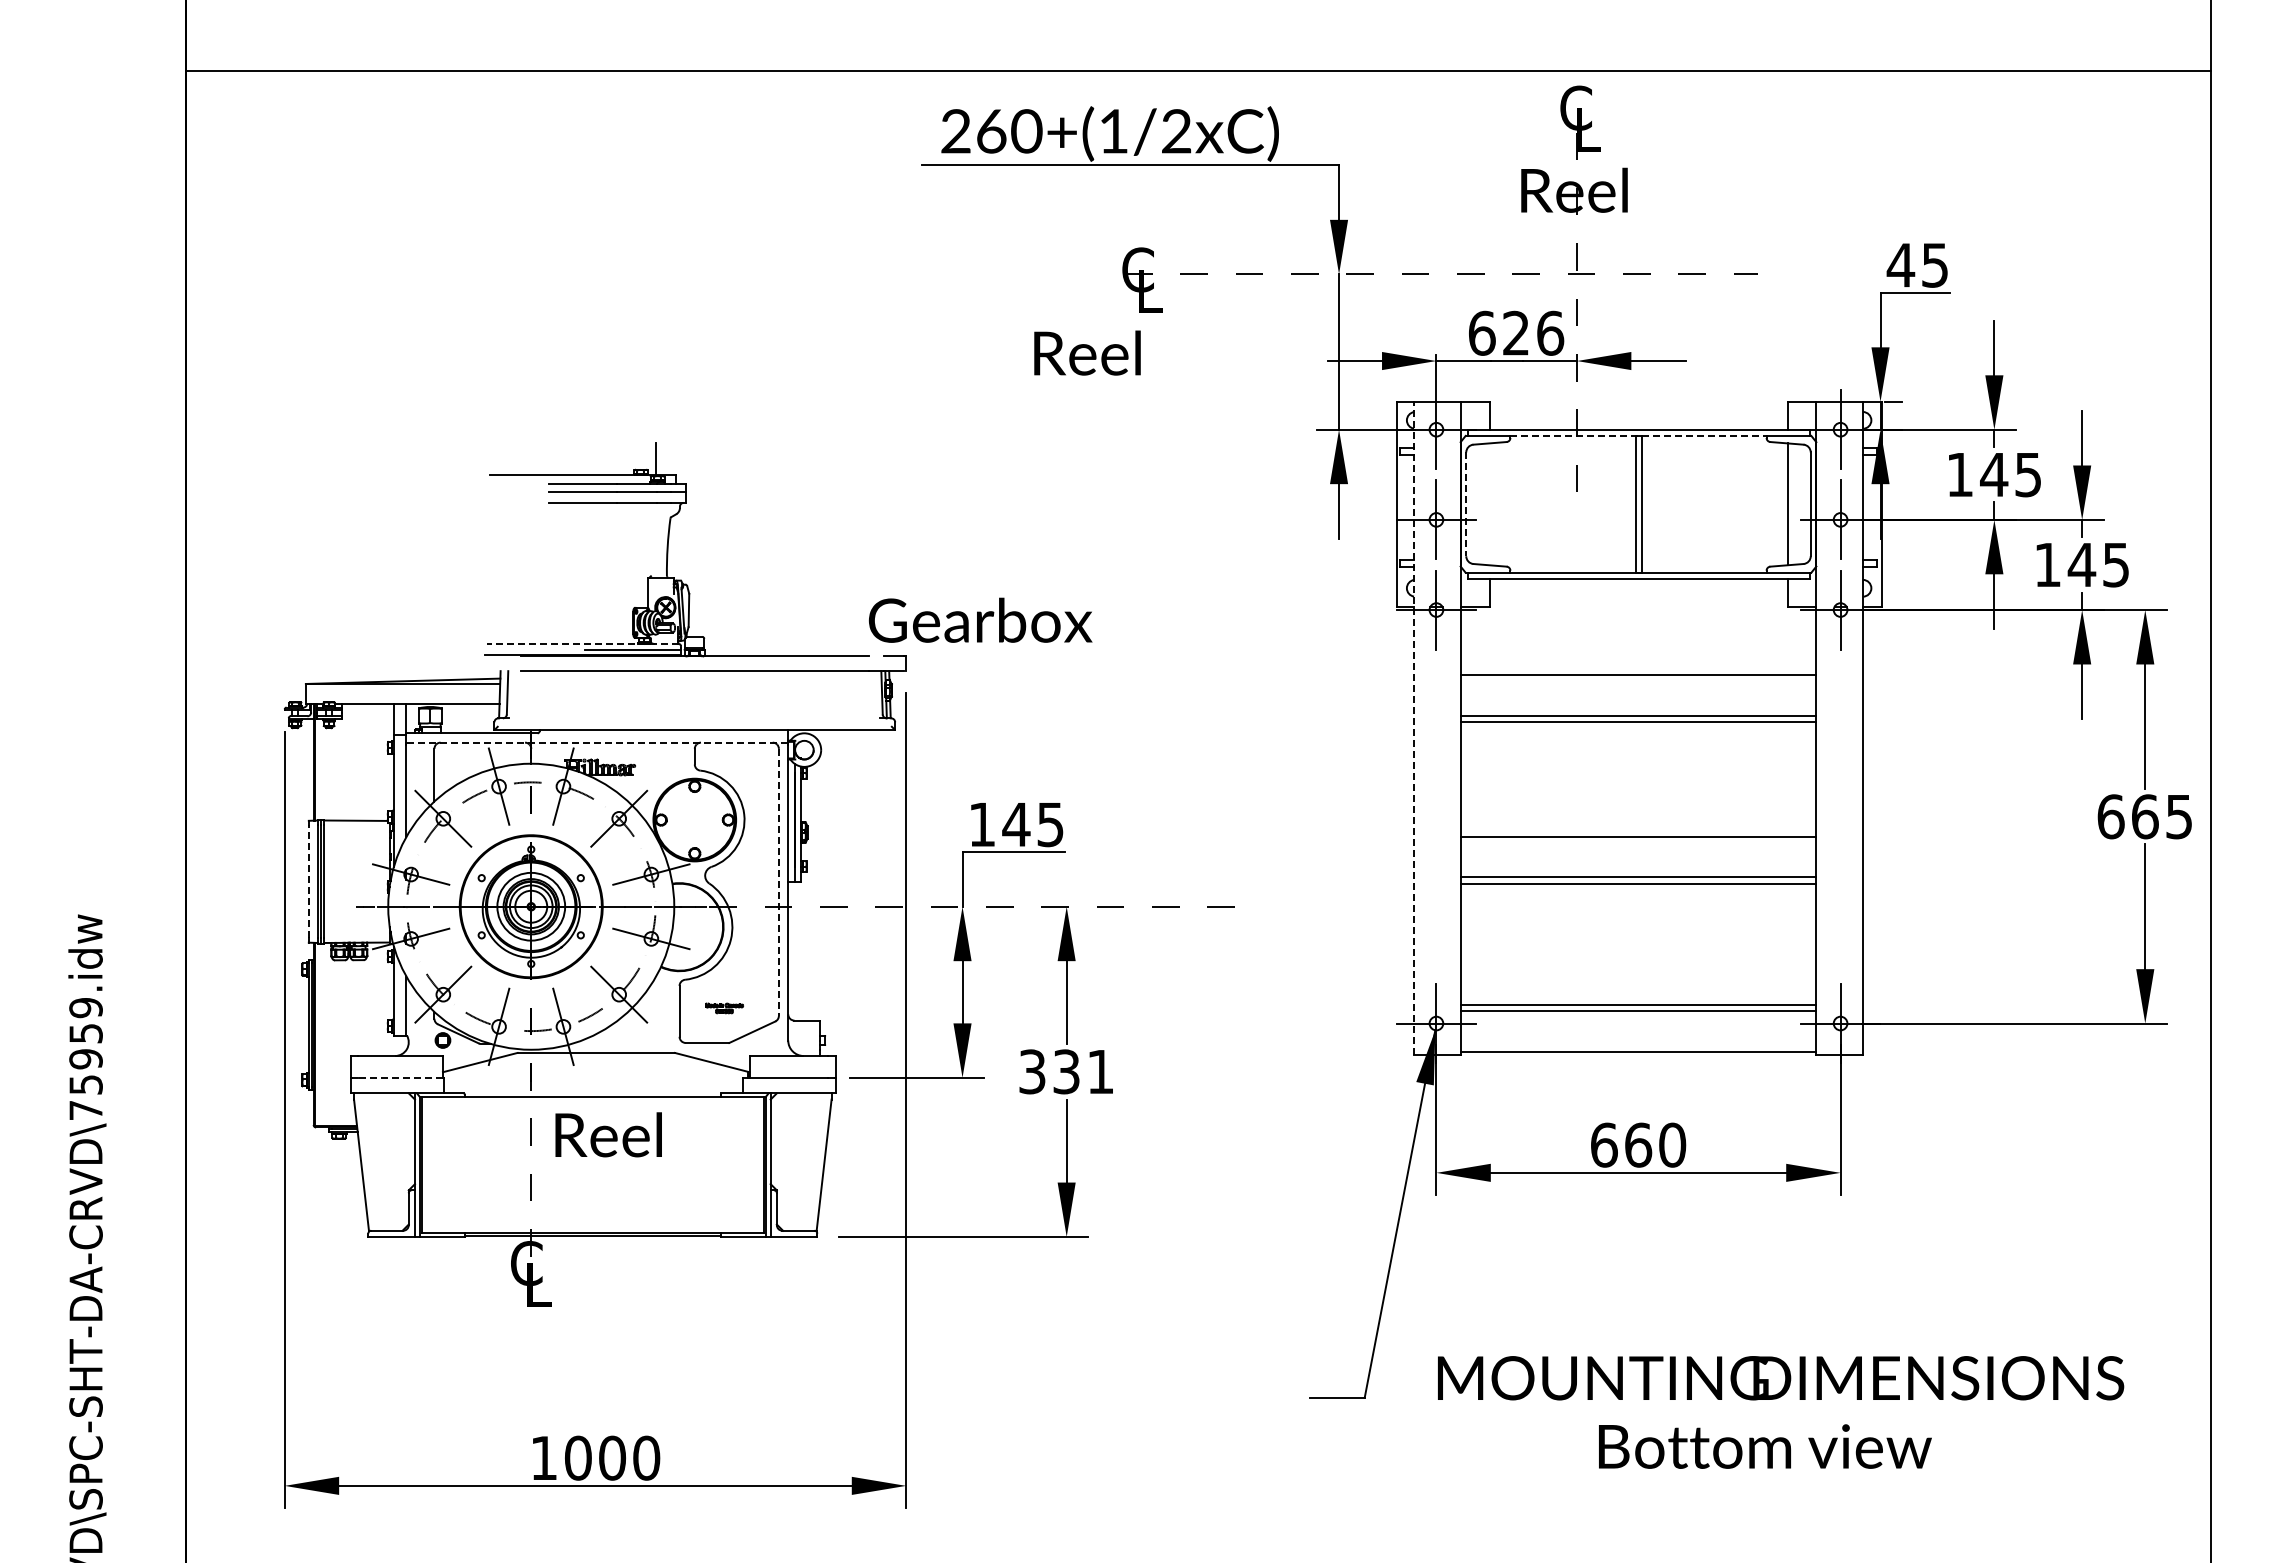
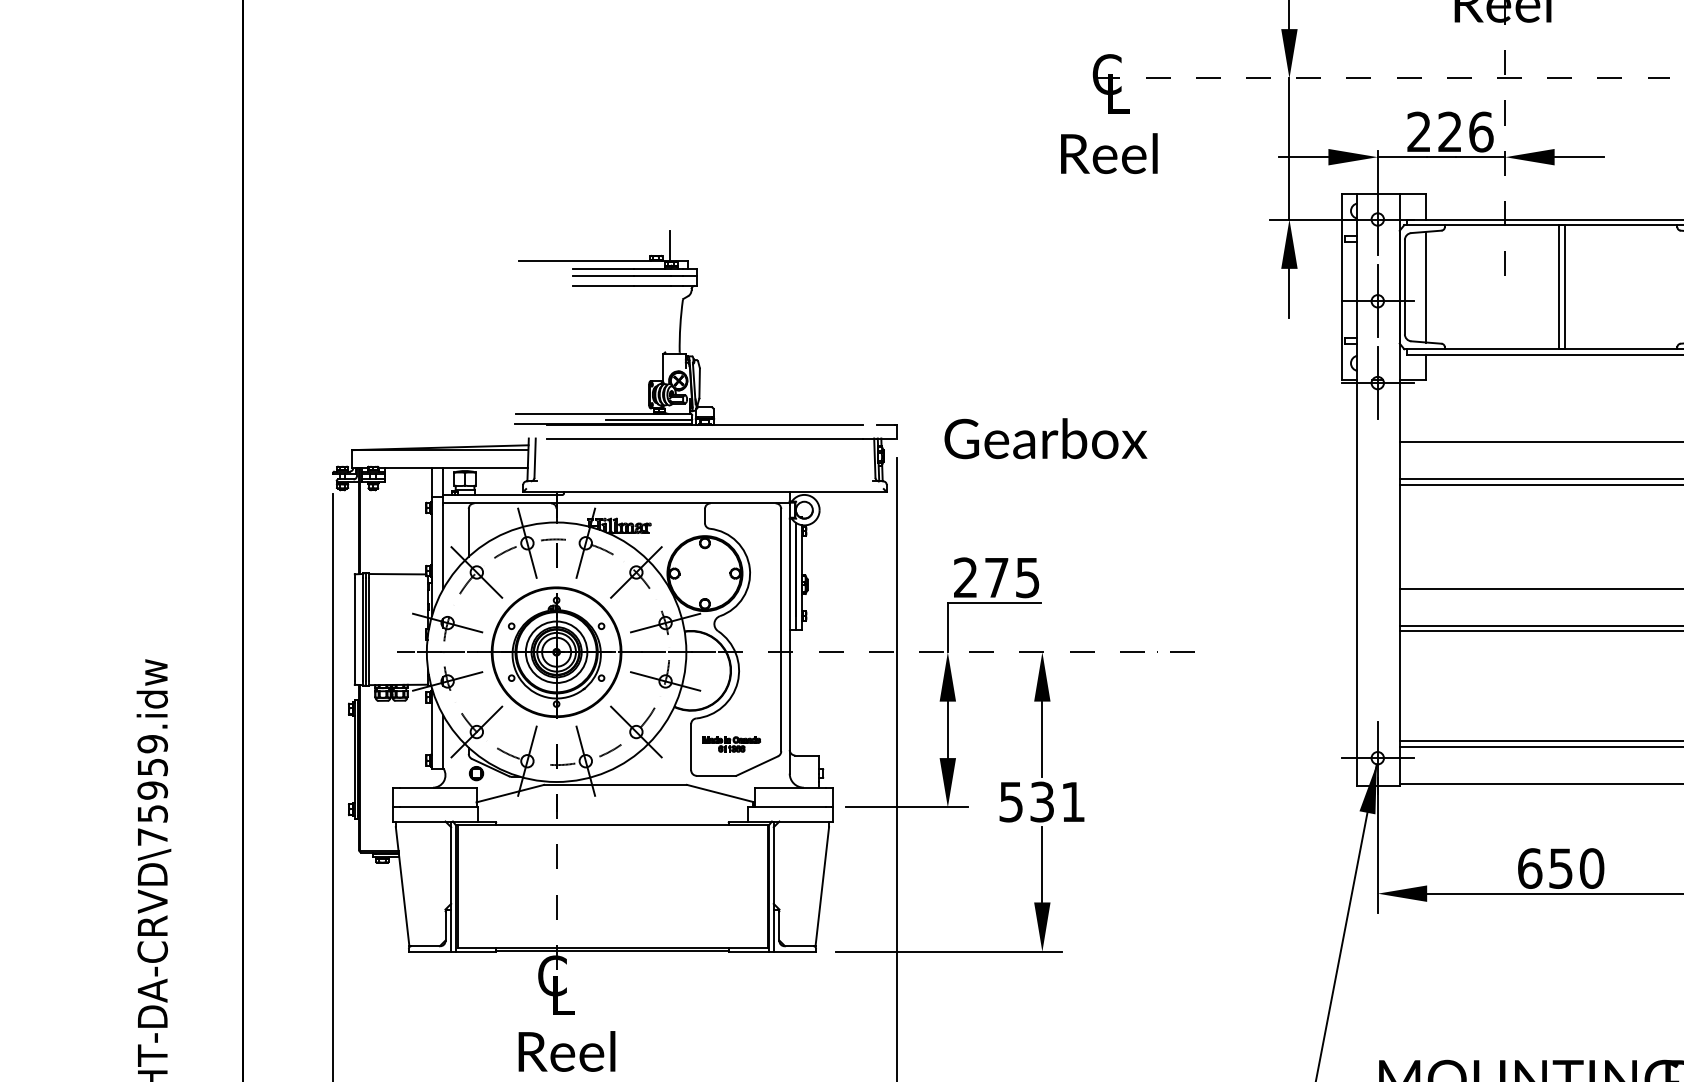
text: (1482, 332) -> (1419, 131), 626 -> 226
text: (1087, 352) -> (1109, 153), moved
line: (1639, 435) -> (1562, 224), dashed -> solid
line: (1466, 504) -> (1405, 287), dashed -> solid
line: (1489, 504) -> (1425, 287), added
text: (980, 619) -> (1045, 437), moved
line: (582, 644) -> (603, 414), dashed -> solid
line: (1414, 727) -> (1357, 489), dashed -> solid
line: (597, 742) -> (616, 503), dashed -> solid
text: (999, 824) -> (981, 577), 145 -> 275
line: (308, 881) -> (354, 629), dashed -> solid
line: (778, 882) -> (780, 630), dashed -> solid
part: (724, 1008) -> (731, 744), size x1.67
text: (1032, 1071) -> (1011, 801), 331 -> 531
line: (400, 1077) -> (437, 807), dashed -> solid
text: (608, 1134) -> (566, 1051), moved
text: (1638, 1144) -> (1561, 867), 660 -> 650

